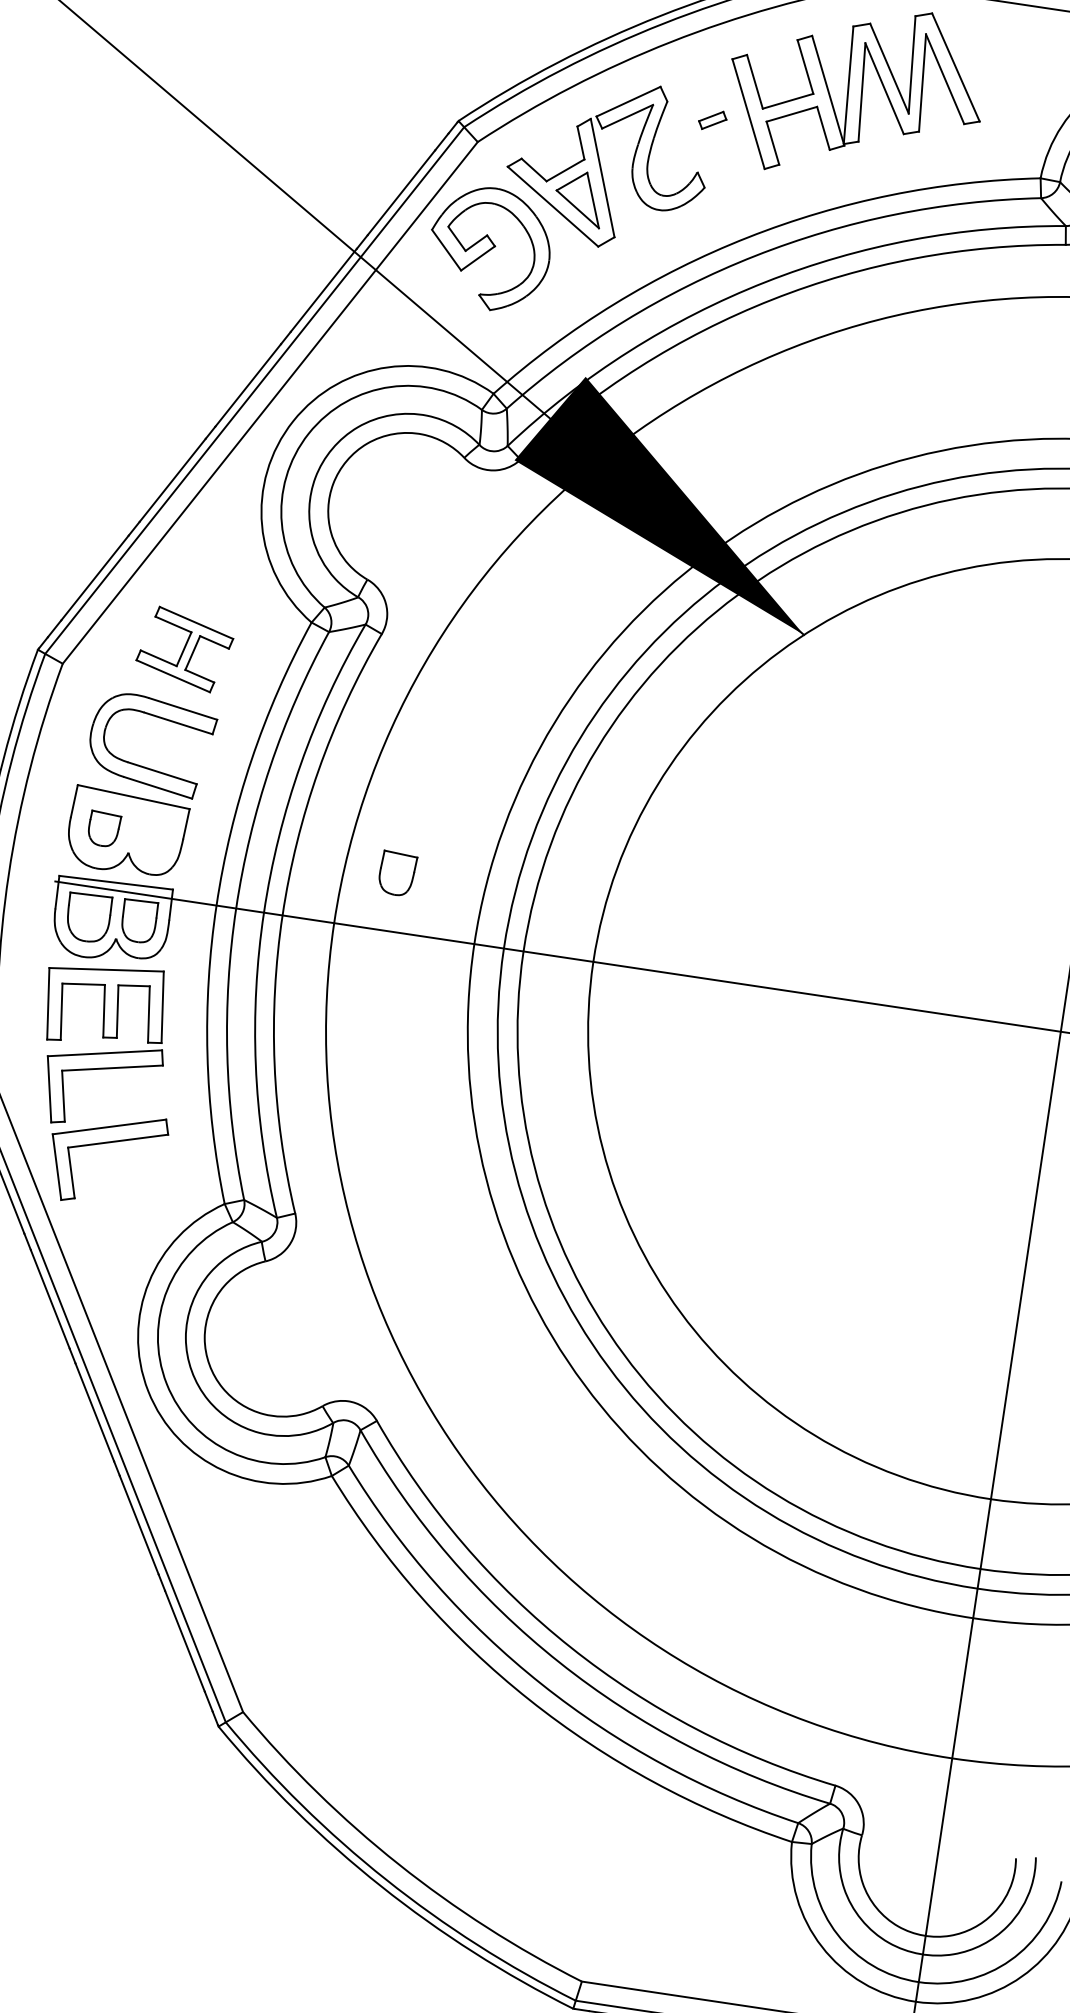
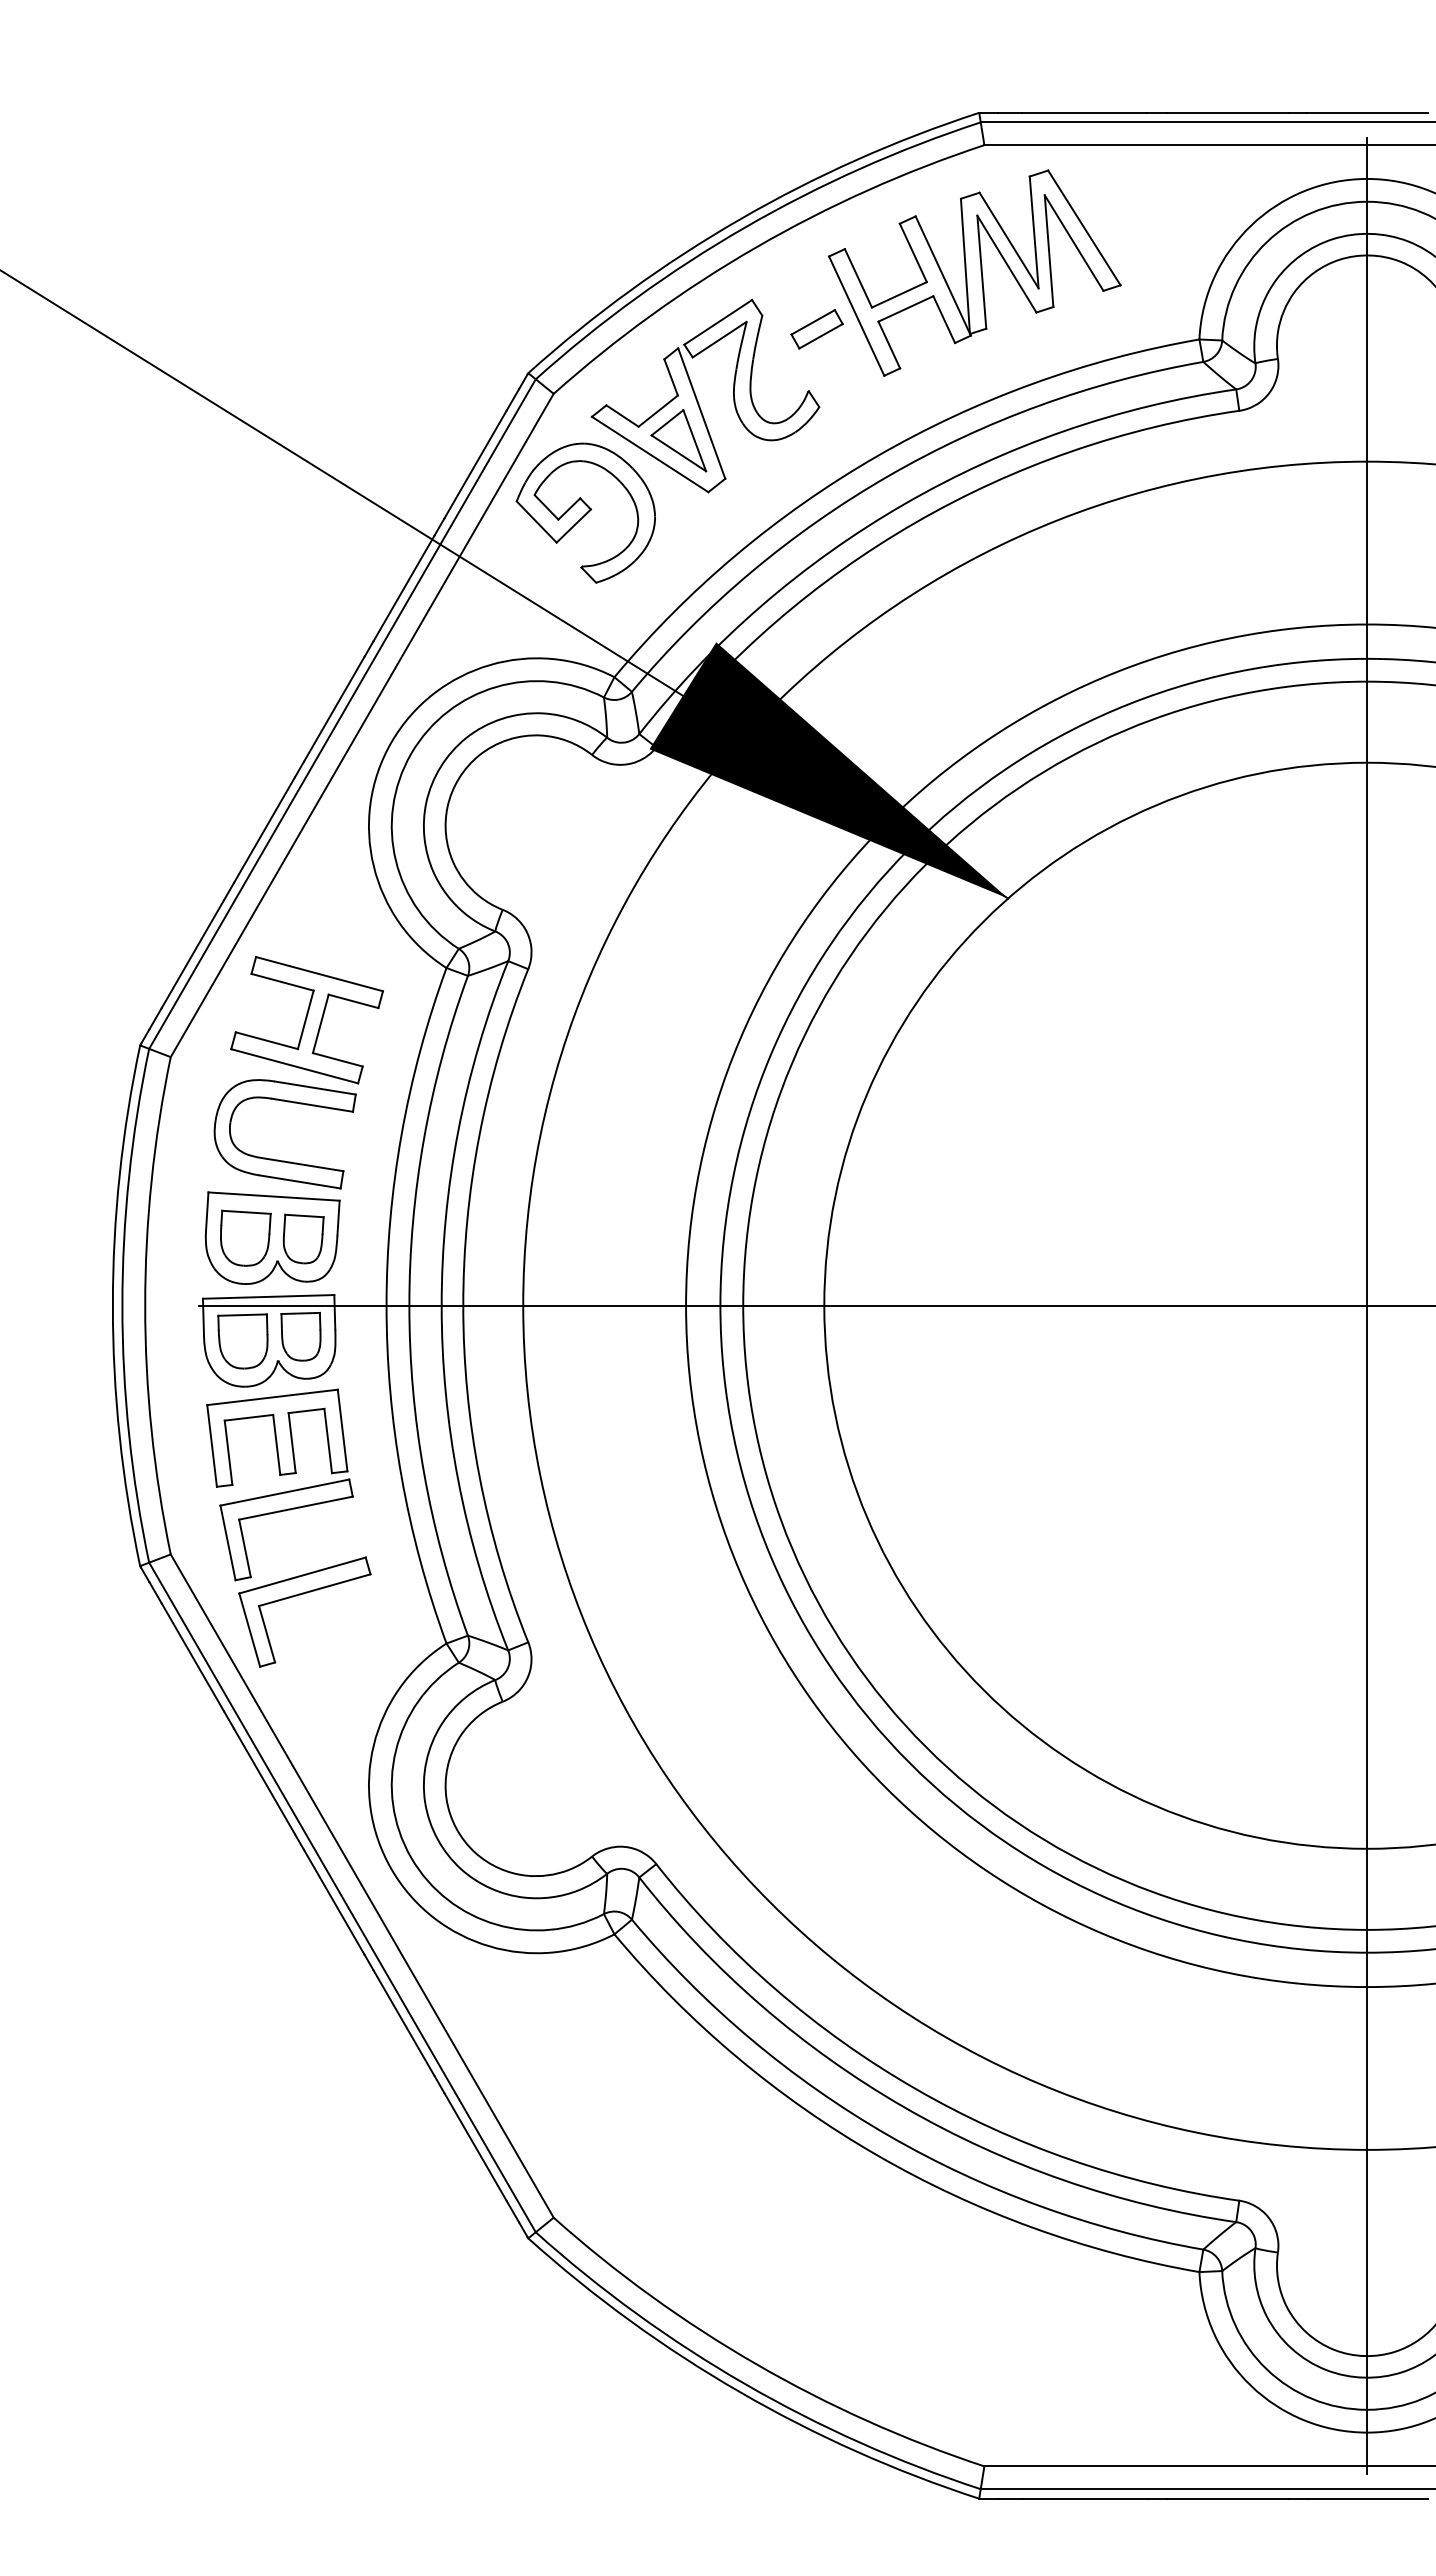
part: (712, 120) -> (816, 329), size x1.67
part: (184, 649) -> (306, 1020), size x1.43
part: (103, 828) -> (245, 1237), size x1.43
part: (397, 873) -> (303, 1238), moved

